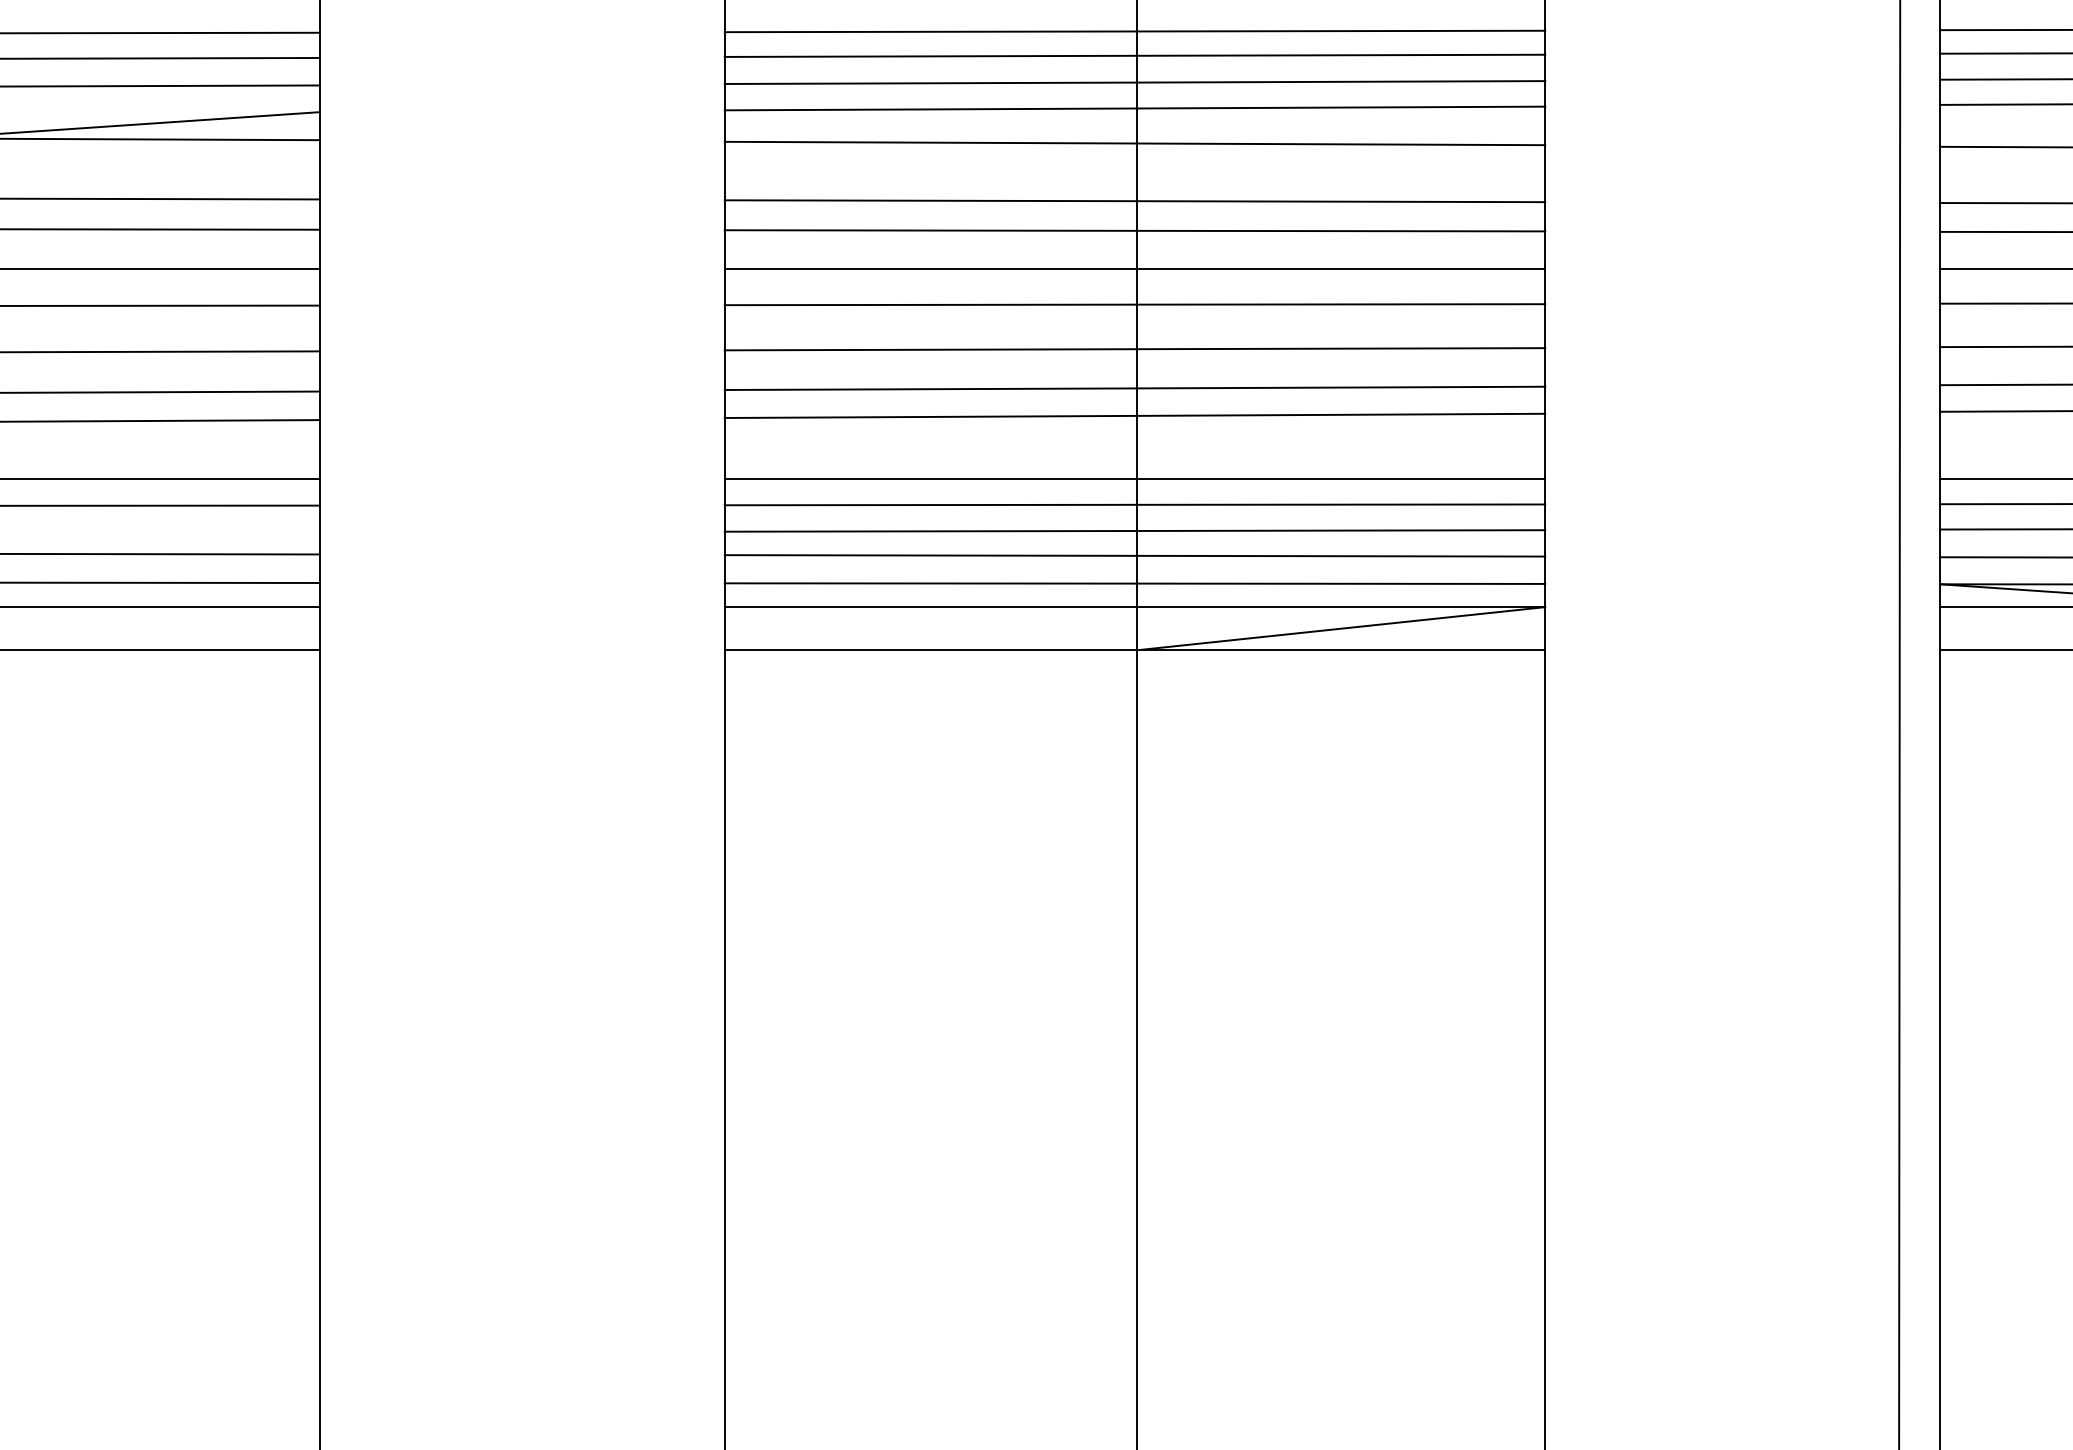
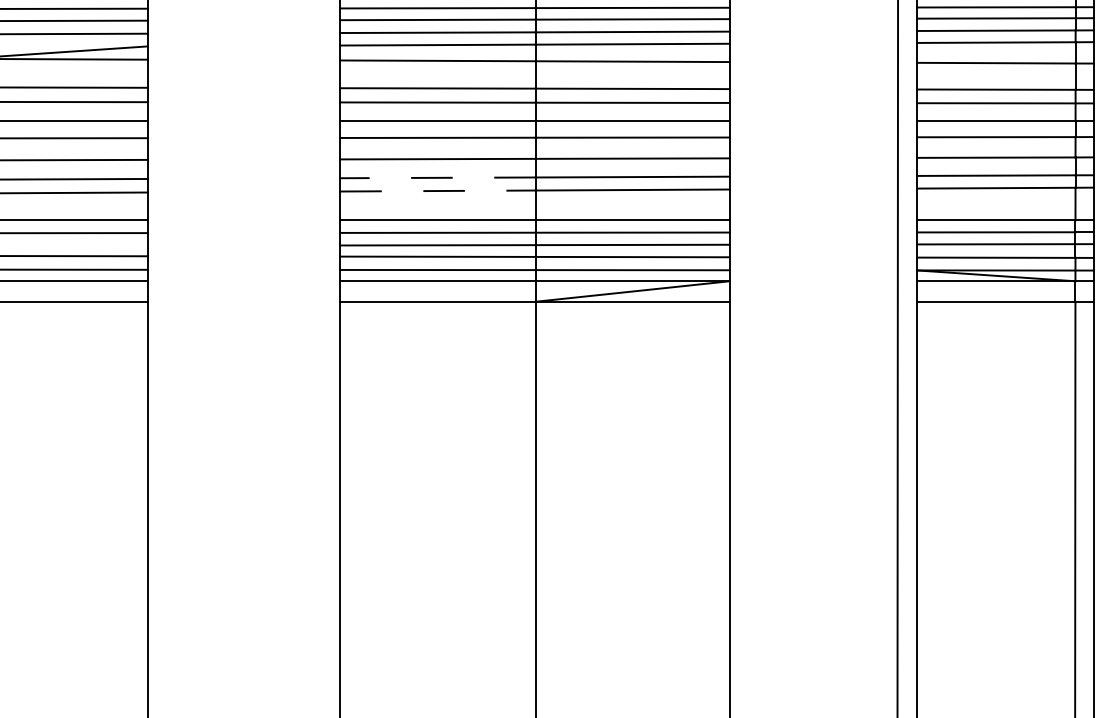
line: (931, 388) -> (438, 177), solid -> dashed
line: (931, 417) -> (438, 191), solid -> dashed

